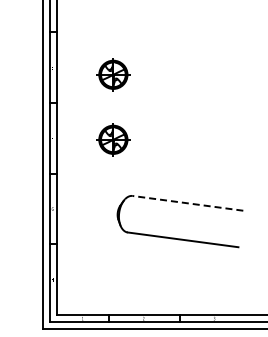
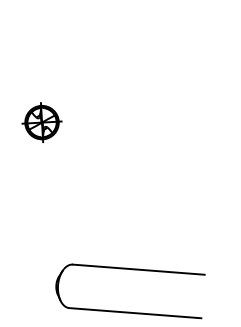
part: (113, 139) -> (46, 199), removed
line: (187, 203) -> (138, 269), dashed -> solid

